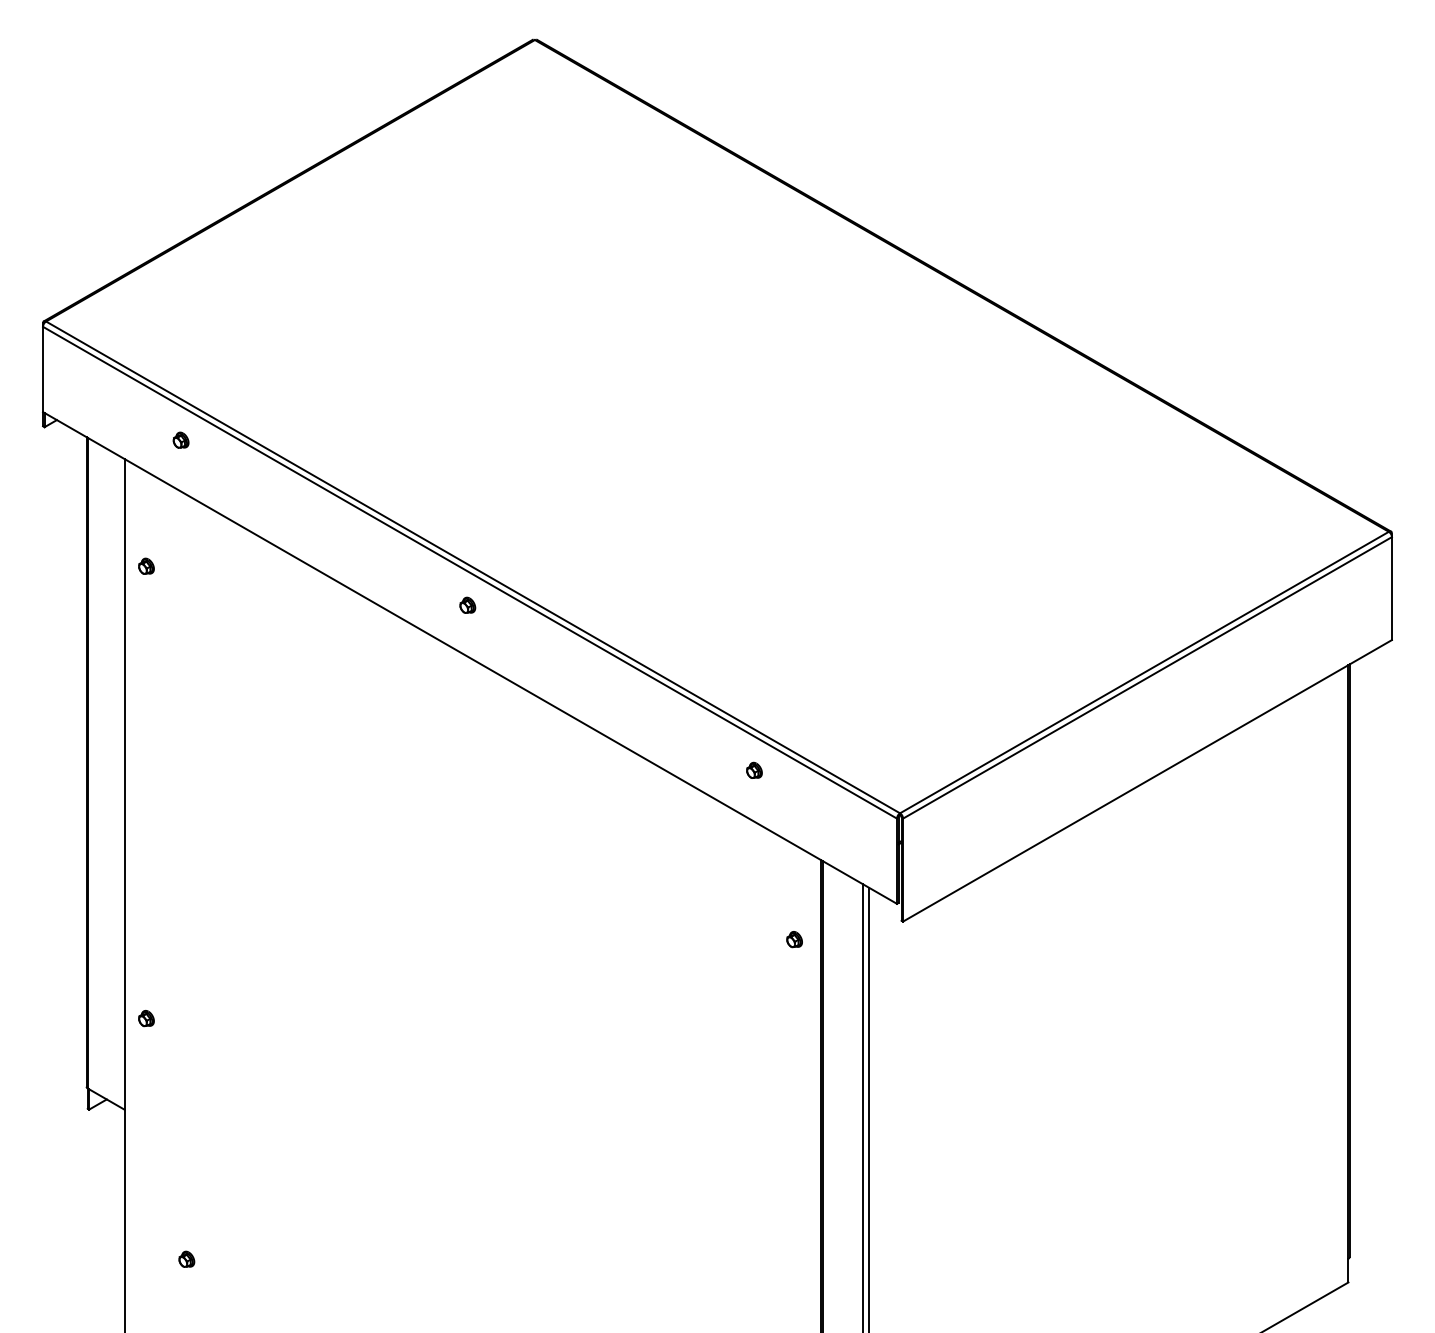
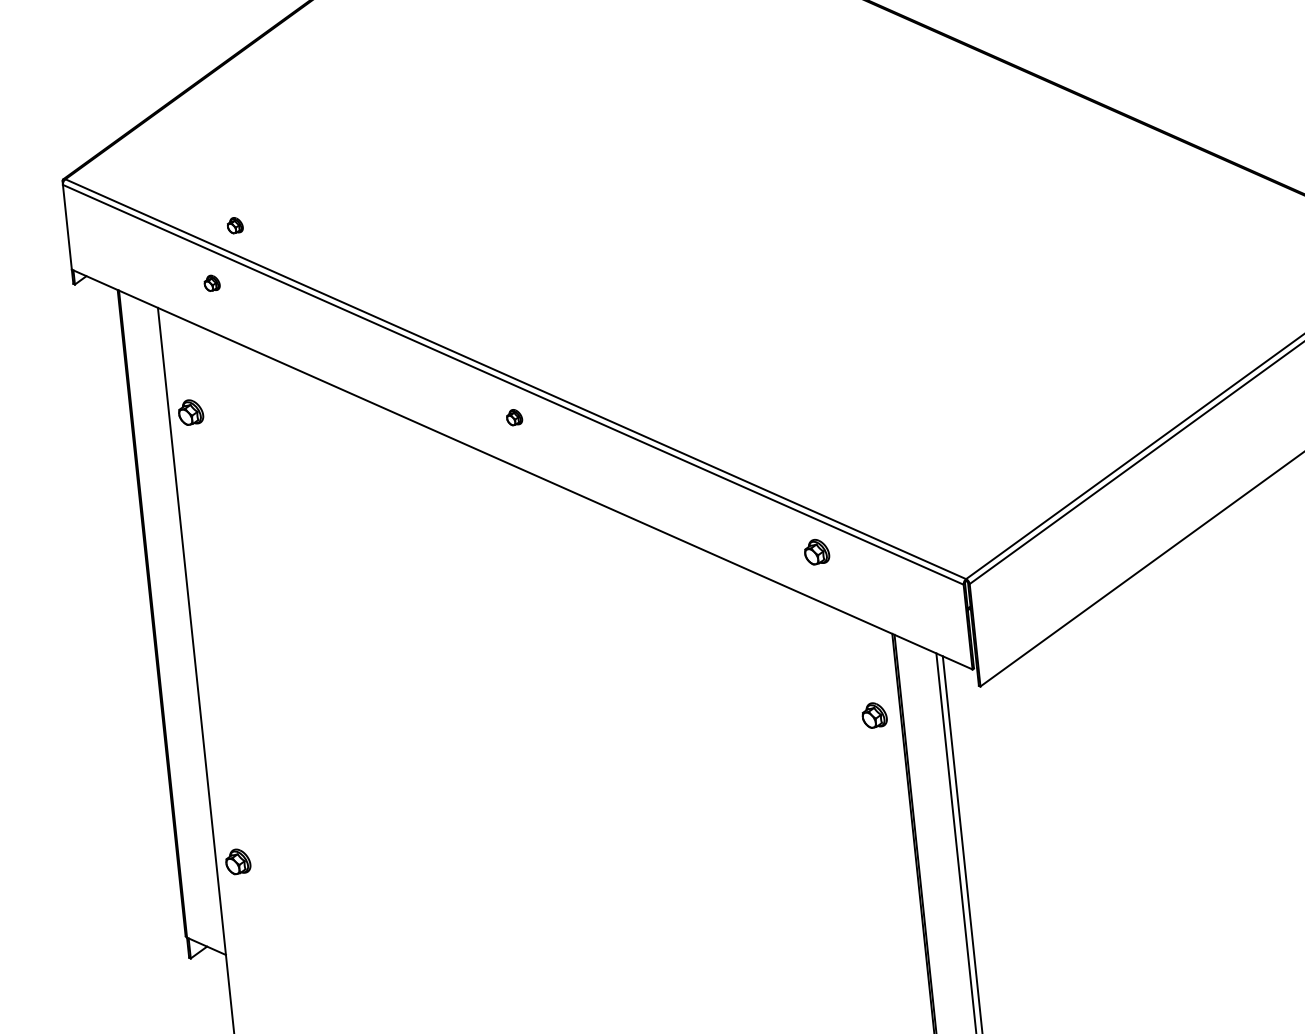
part: (209, 384) -> (234, 224), added
part: (146, 565) -> (190, 411), size x1.6
part: (754, 769) -> (816, 550), size x1.6
part: (794, 939) -> (874, 715), size x1.6
part: (146, 1018) -> (238, 861), size x1.6

